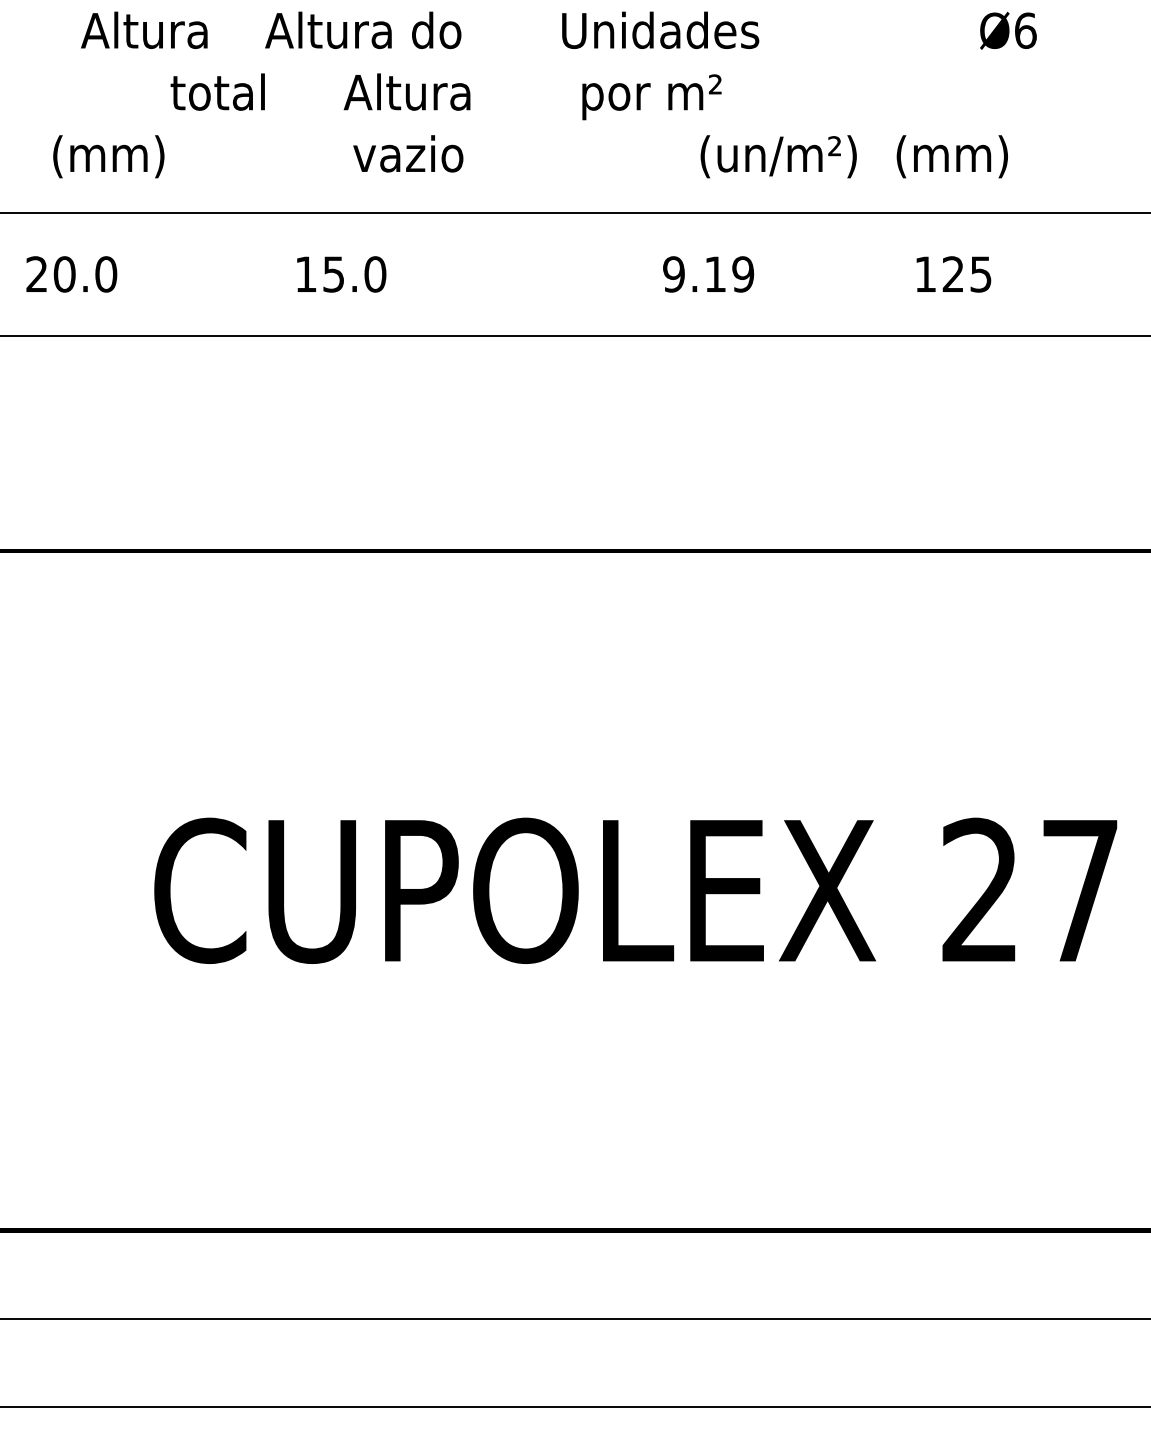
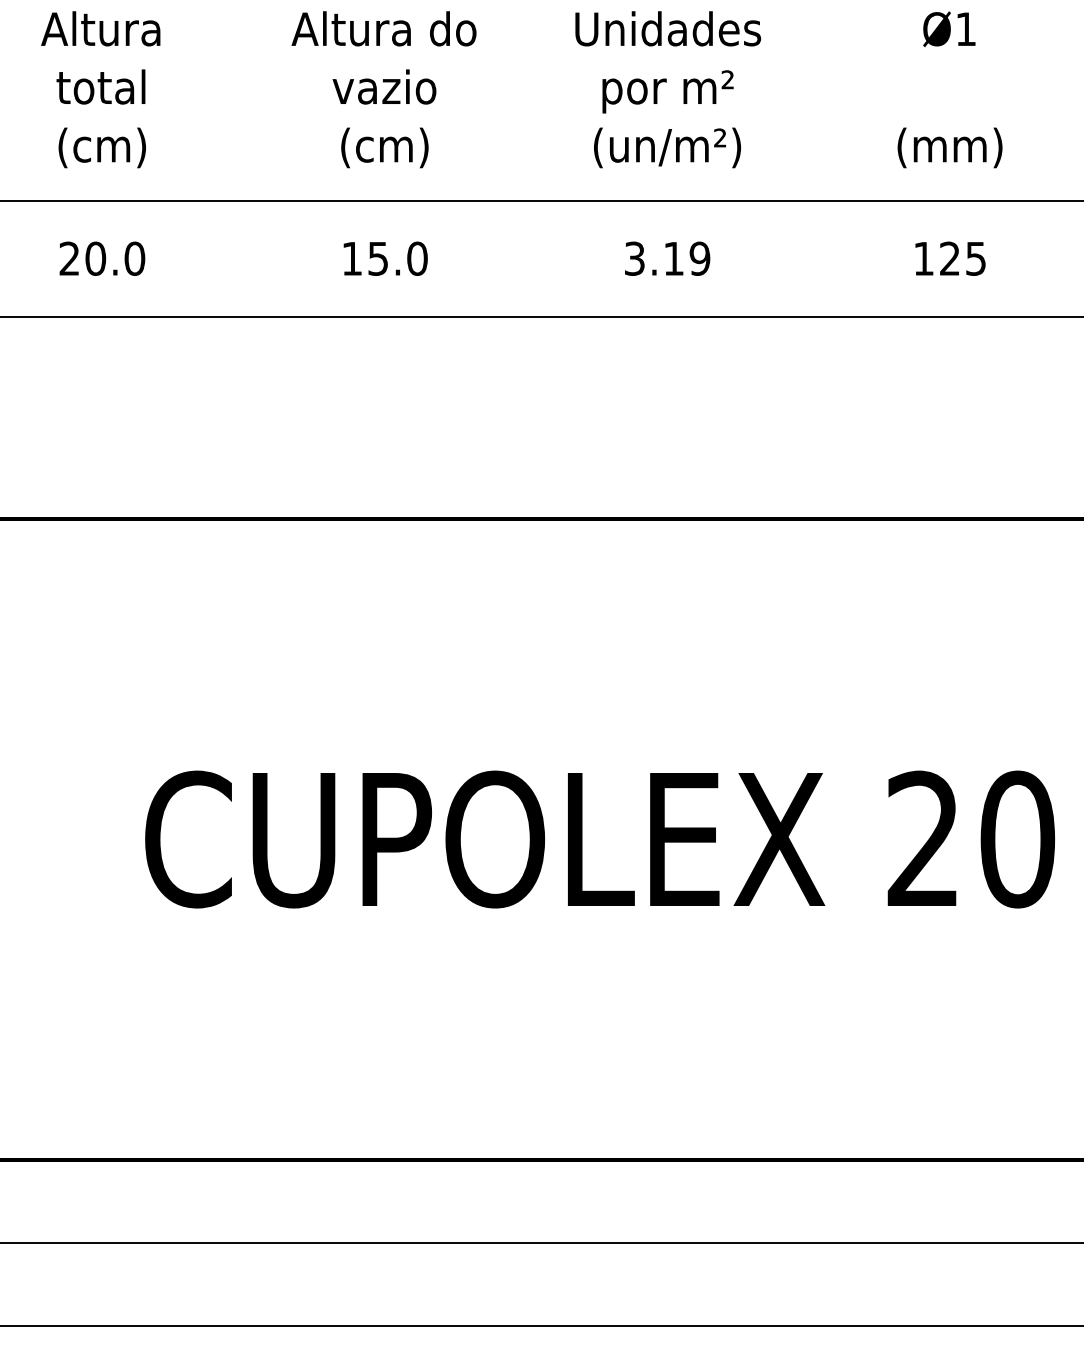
text: (144, 29) -> (100, 28), moved
text: (362, 29) -> (383, 28), moved
text: (660, 29) -> (668, 28), moved
text: (1026, 31) -> (966, 29), Ø6 -> Ø1
text: (217, 91) -> (100, 86), moved
text: (406, 91) -> (382, 86), Altura -> vazio
text: (651, 96) -> (667, 91), moved
text: (109, 156) -> (102, 147), (mm) -> (cm)
text: (408, 156) -> (384, 147), vazio -> (cm)
text: (778, 156) -> (667, 147), moved
text: (951, 156) -> (949, 147), moved
text: (71, 274) -> (102, 258), moved
text: (341, 274) -> (385, 258), moved
text: (673, 274) -> (634, 258), 9.19 -> 3.19
text: (953, 274) -> (950, 258), moved
text: (1080, 890) -> (1017, 839), 27 -> 20

